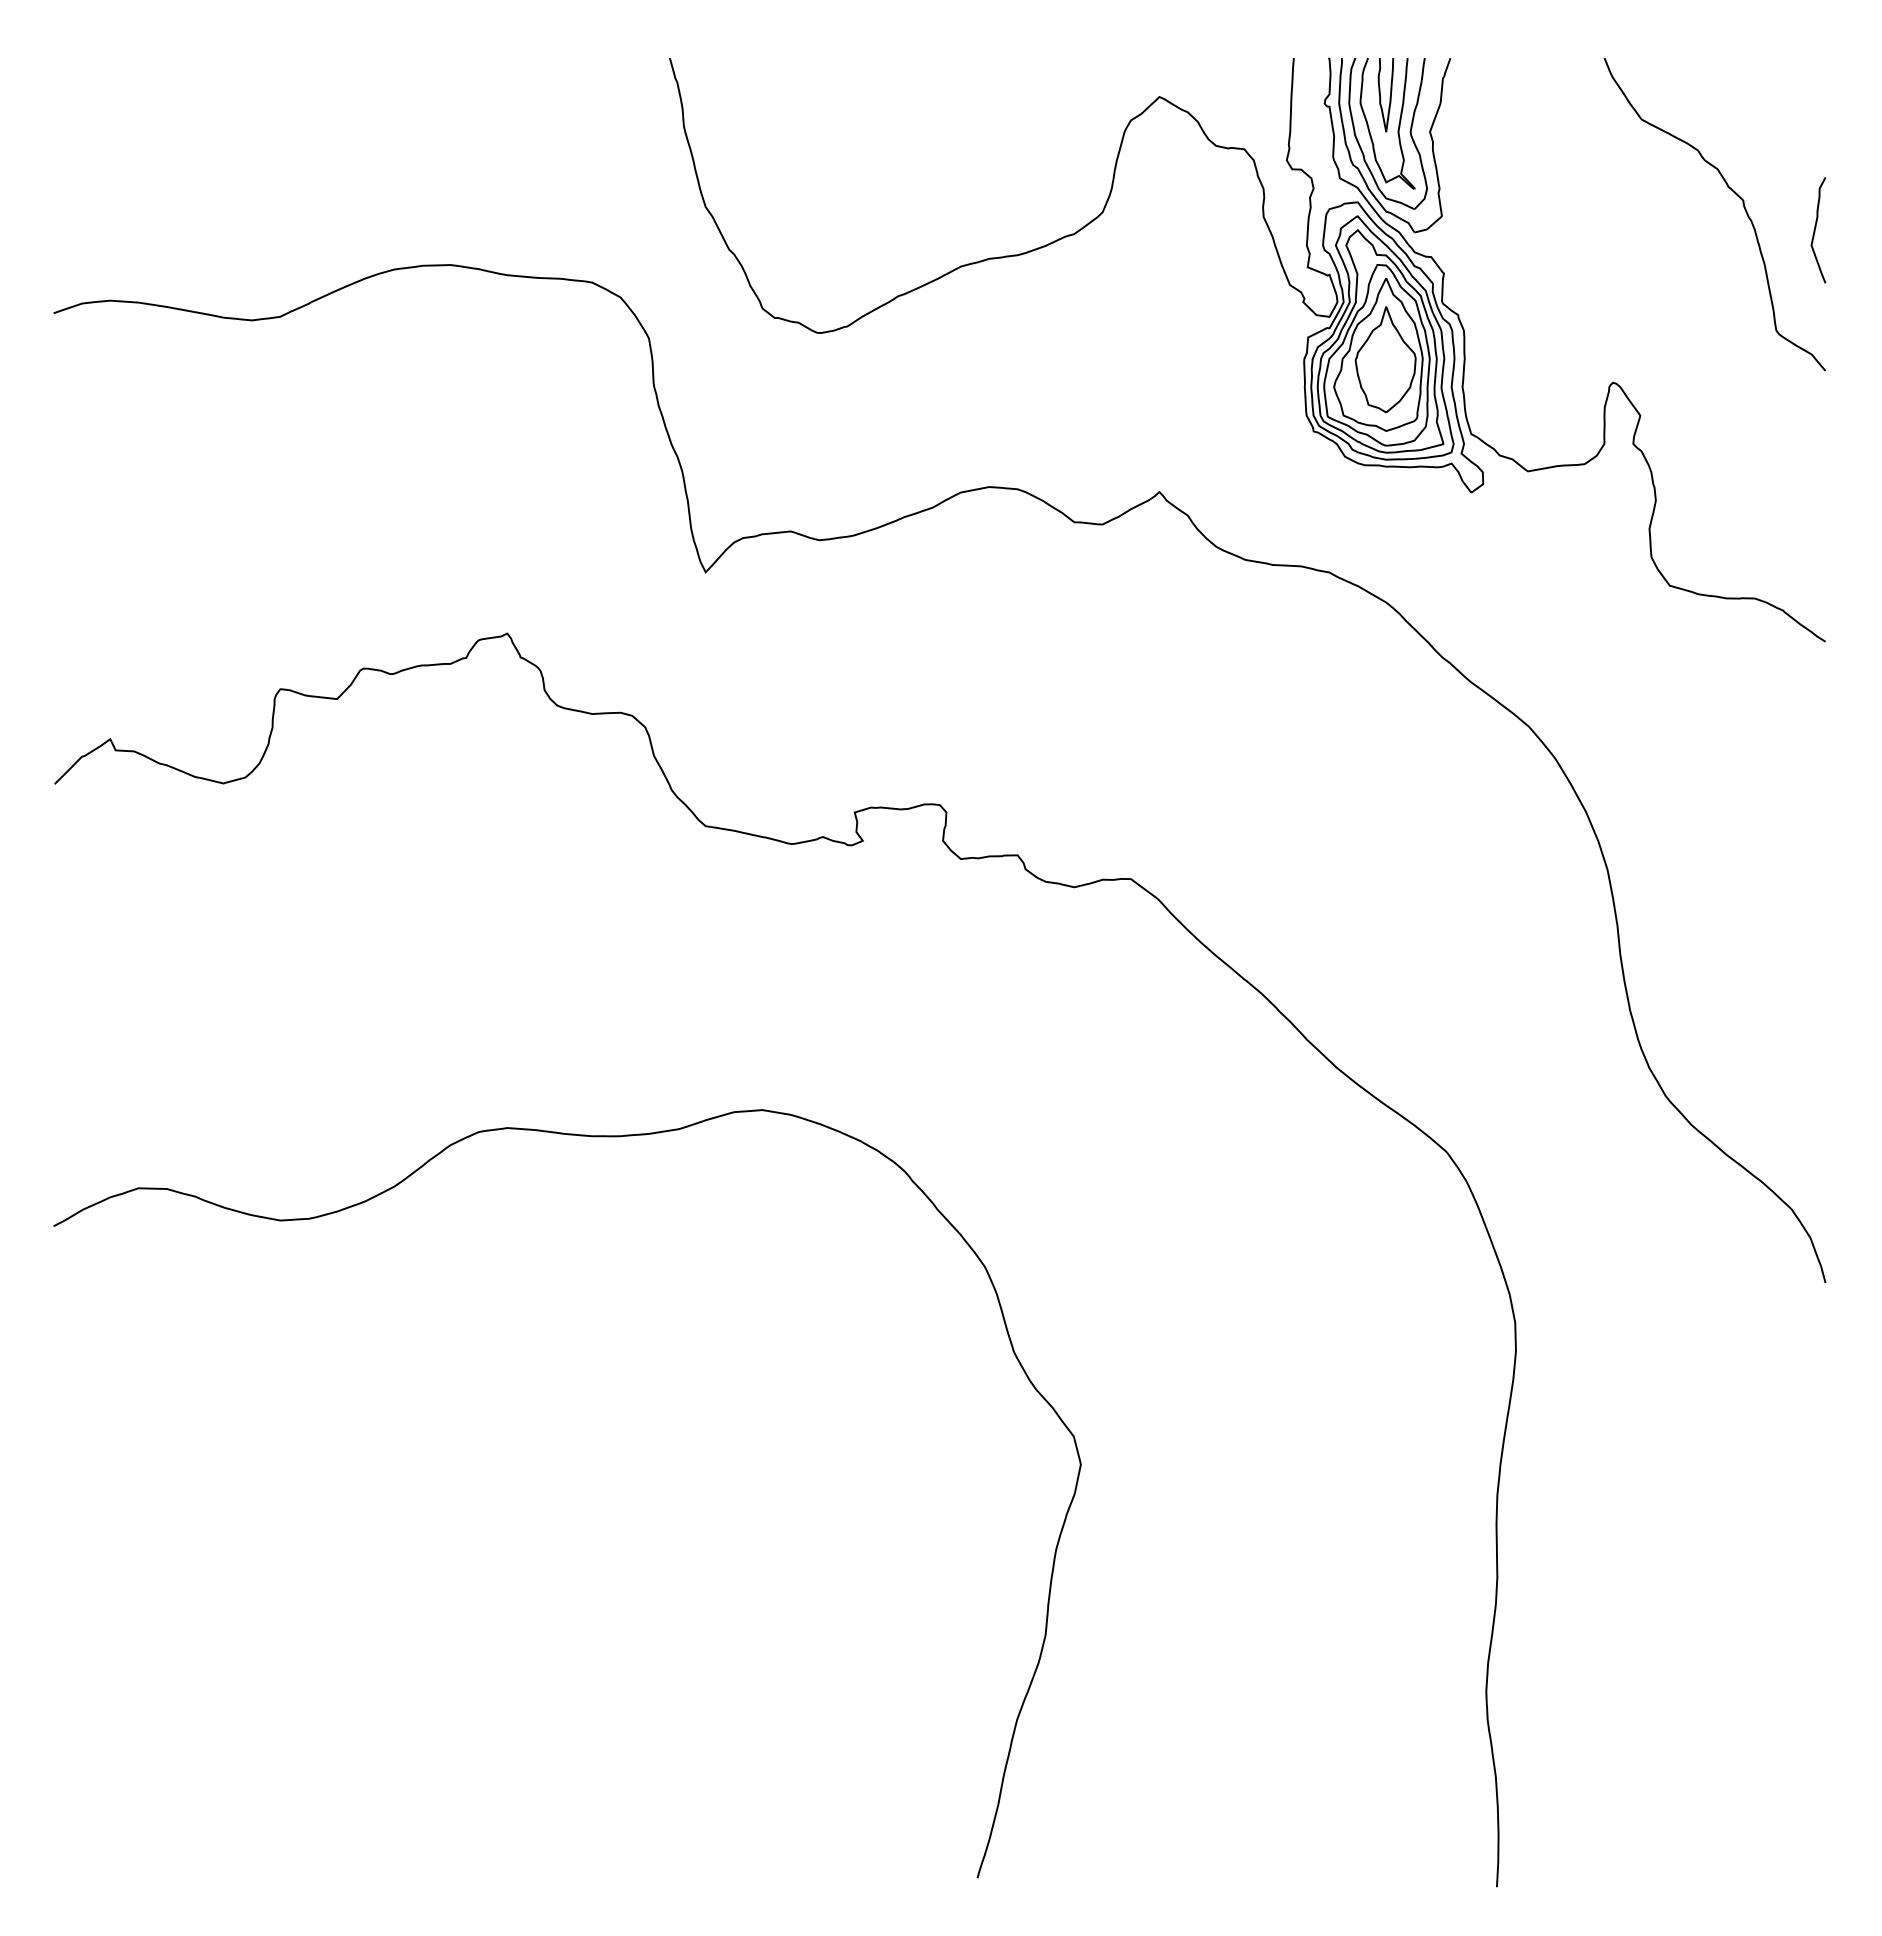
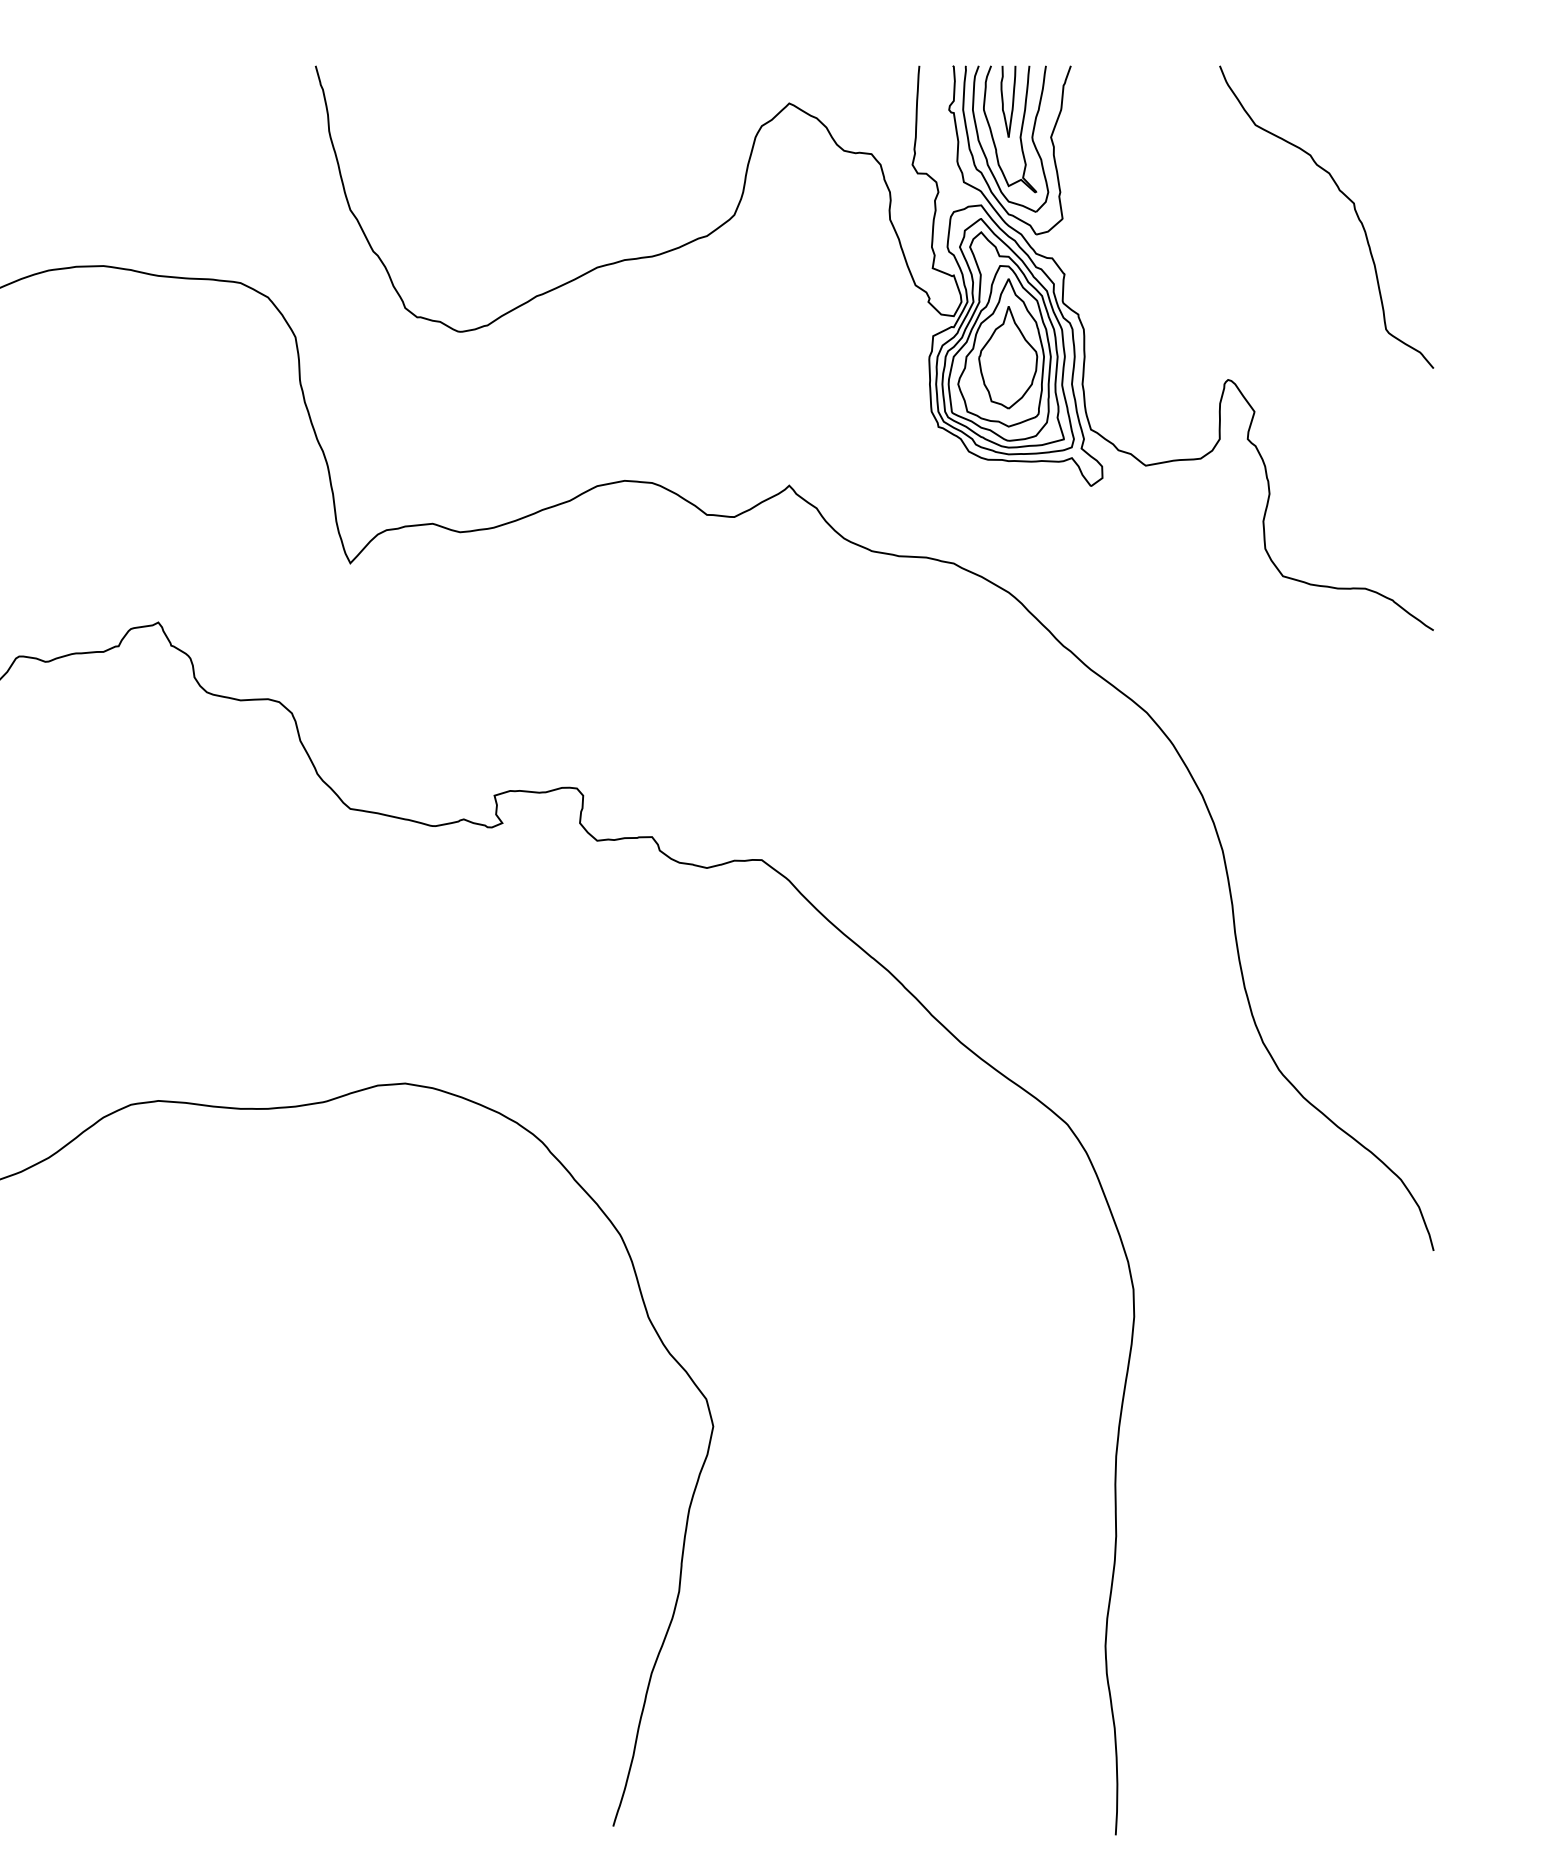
curve: (1815, 230) -> (1423, 232), removed

